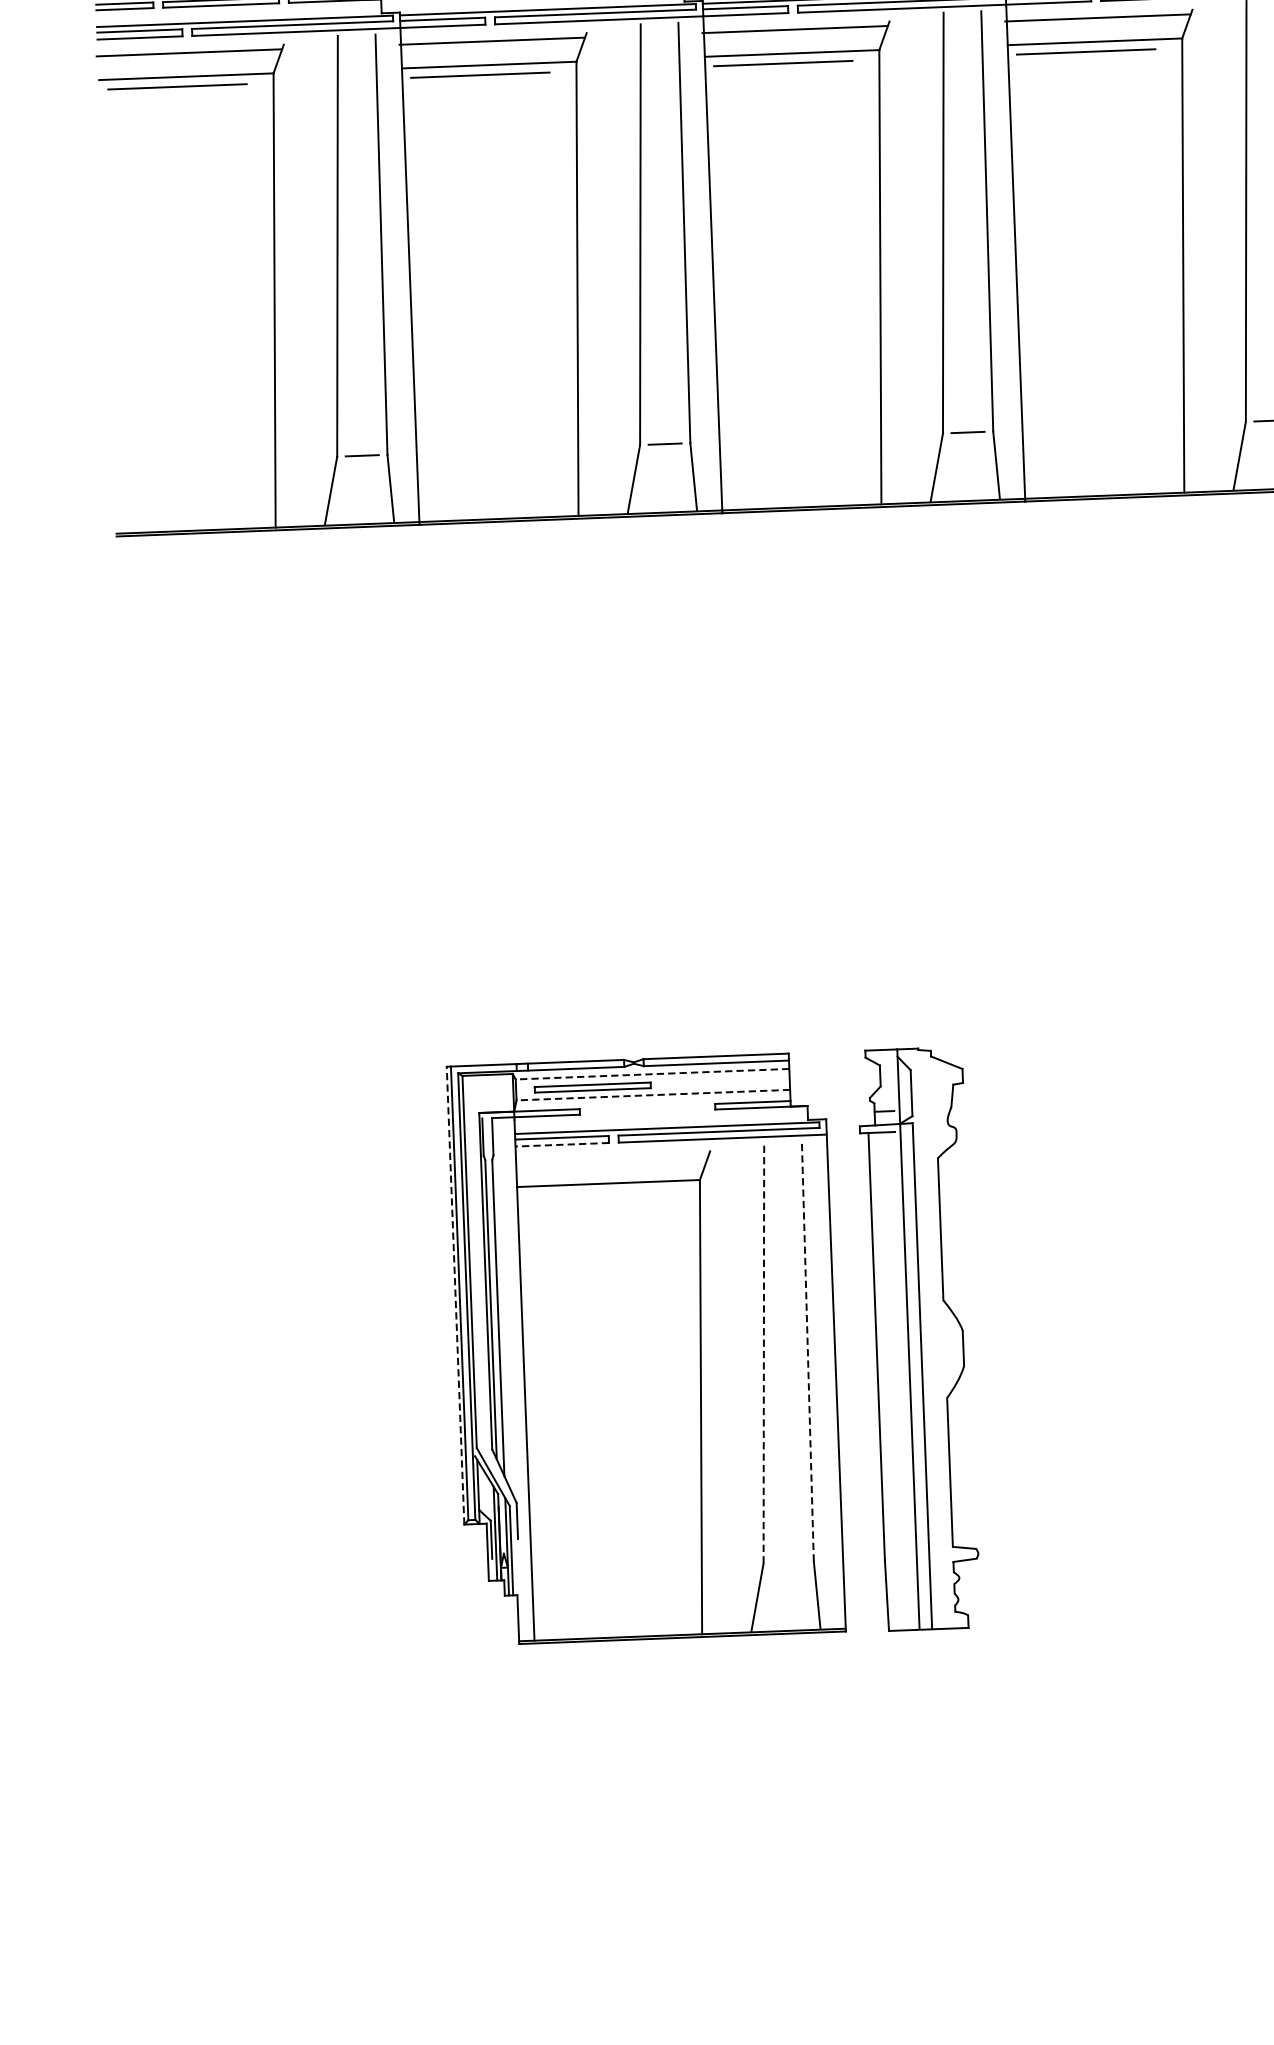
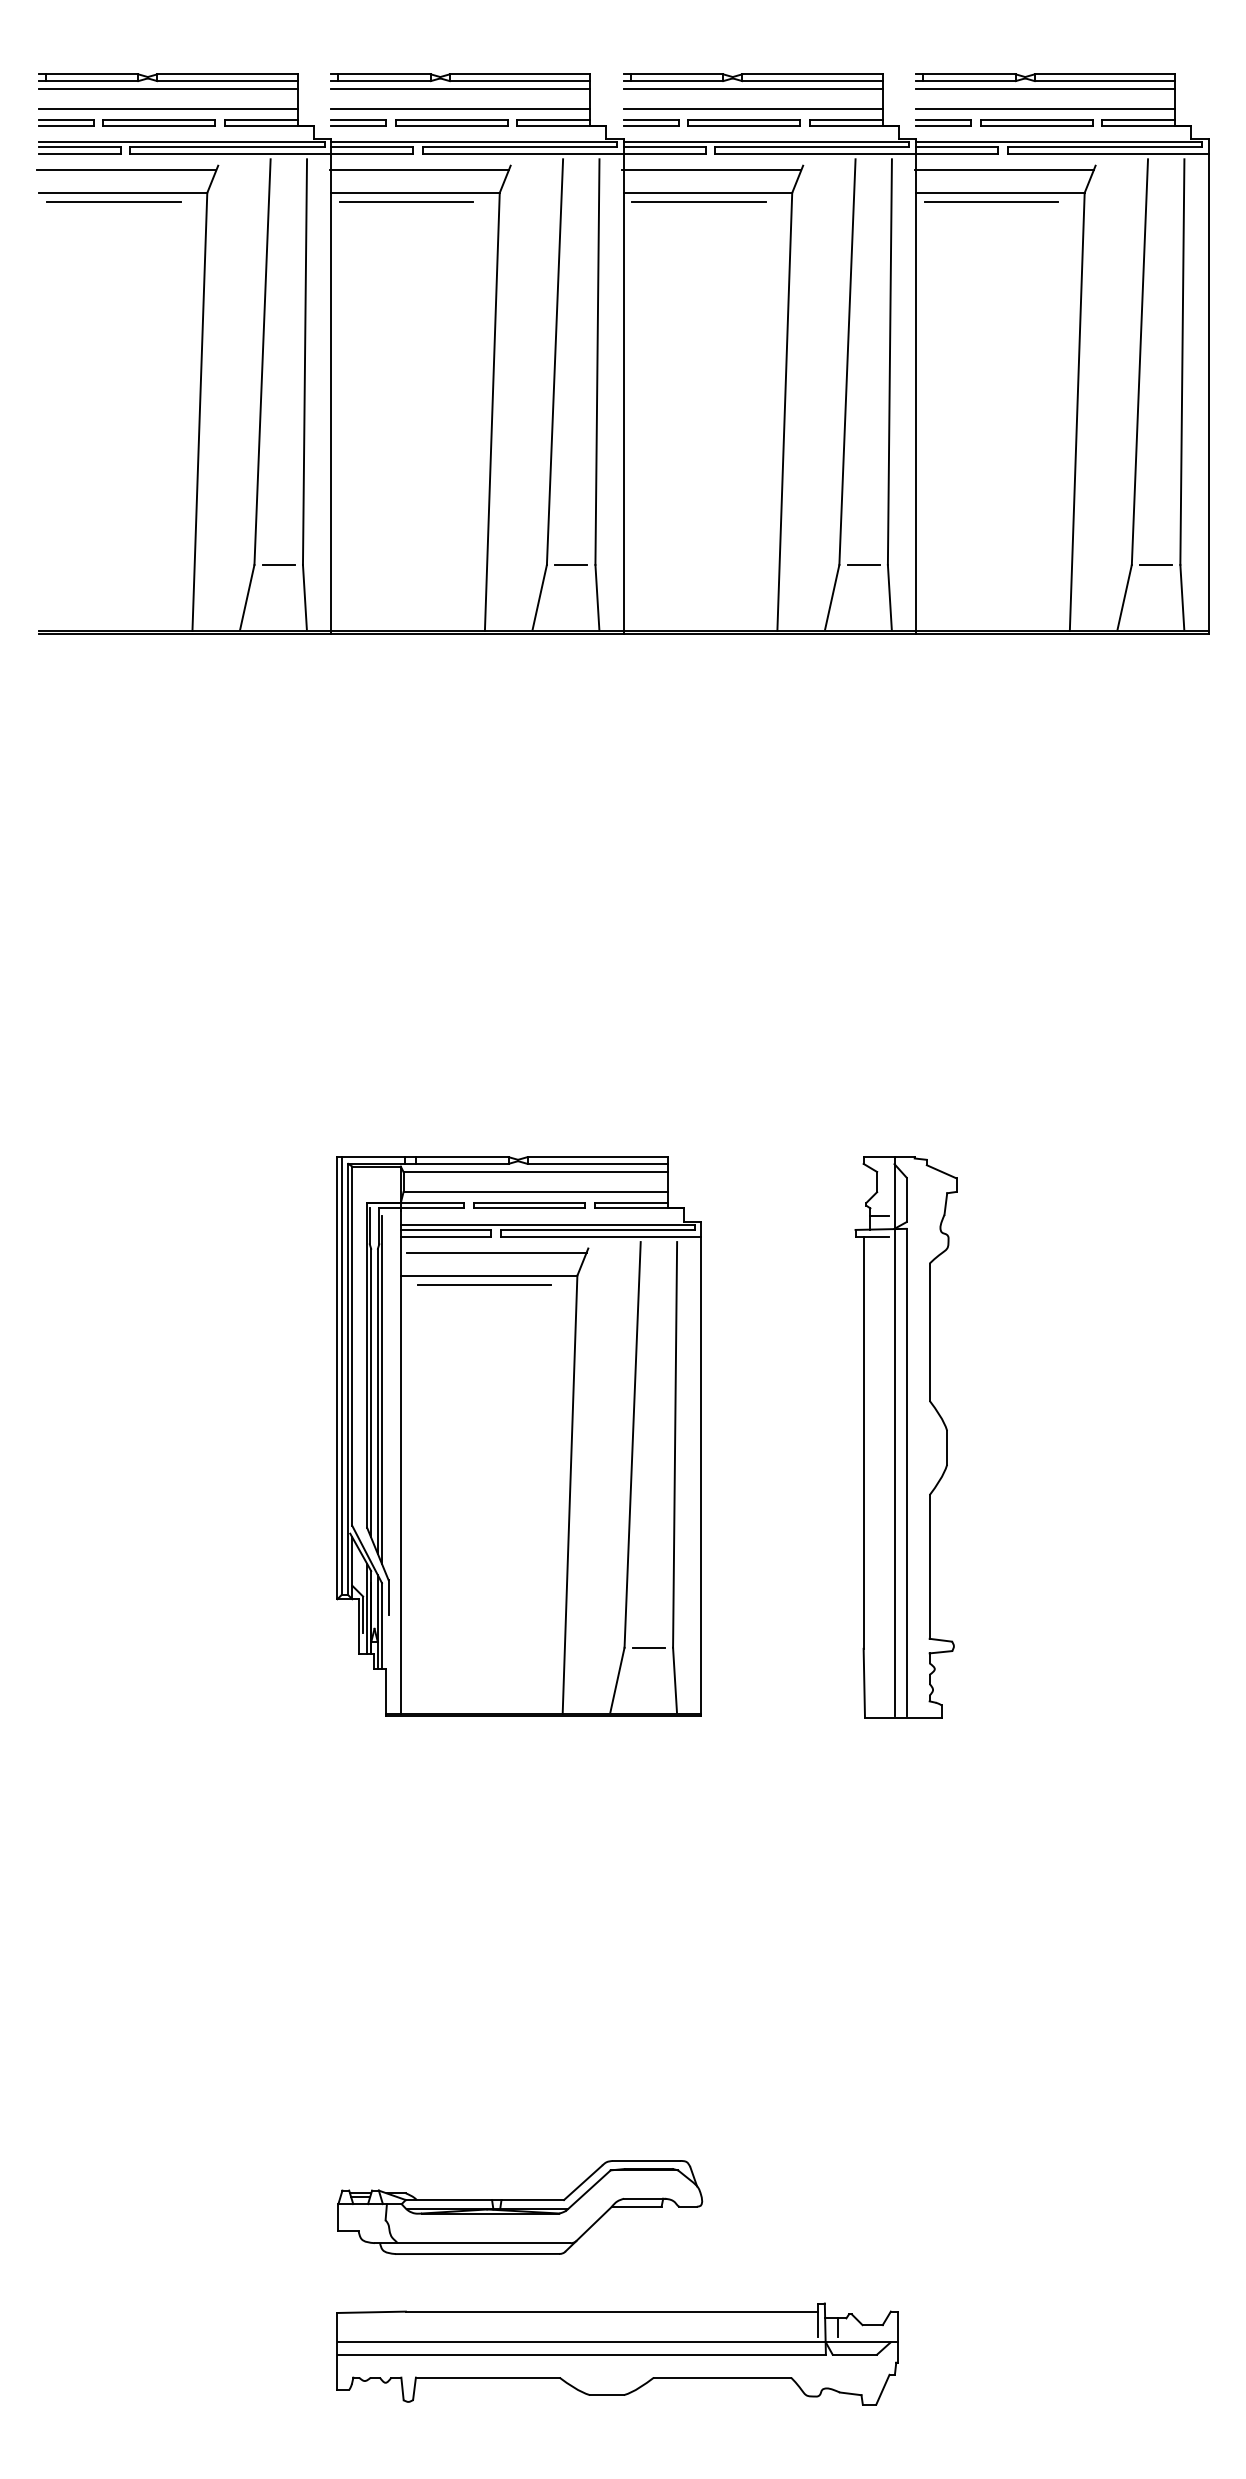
line: (652, 1073) -> (535, 1171), dashed -> solid
part: (592, 1087) -> (529, 1205), moved
line: (653, 1095) -> (535, 1192), dashed -> solid
line: (561, 1144) -> (445, 1236), dashed -> solid
line: (615, 1159) -> (496, 1252), added
line: (604, 1193) -> (484, 1285), added
line: (455, 1294) -> (337, 1377), dashed -> solid
line: (501, 1306) -> (381, 1390), added
part: (919, 1339) -> (905, 1437), moved
line: (808, 1350) -> (675, 1444), dashed -> solid
line: (763, 1352) -> (632, 1444), dashed -> solid
line: (788, 1562) -> (648, 1647), added

